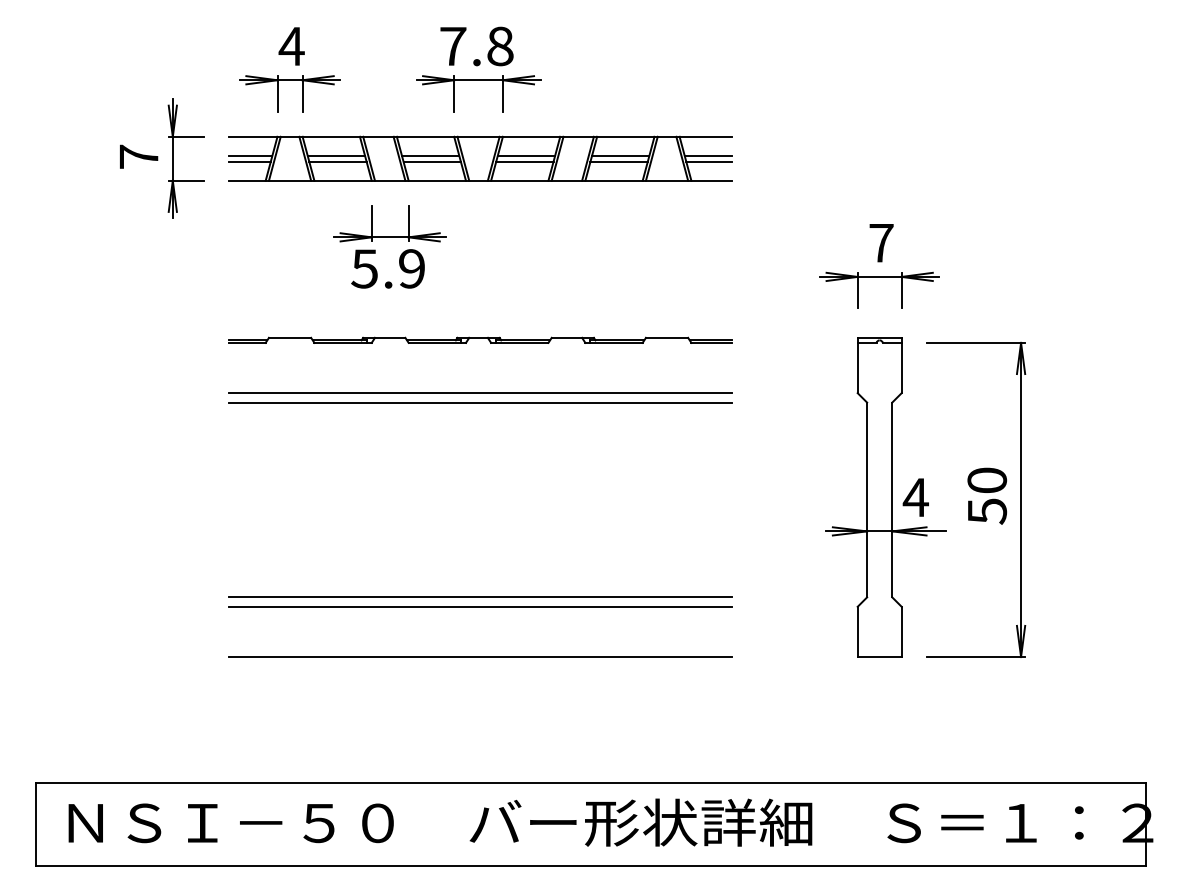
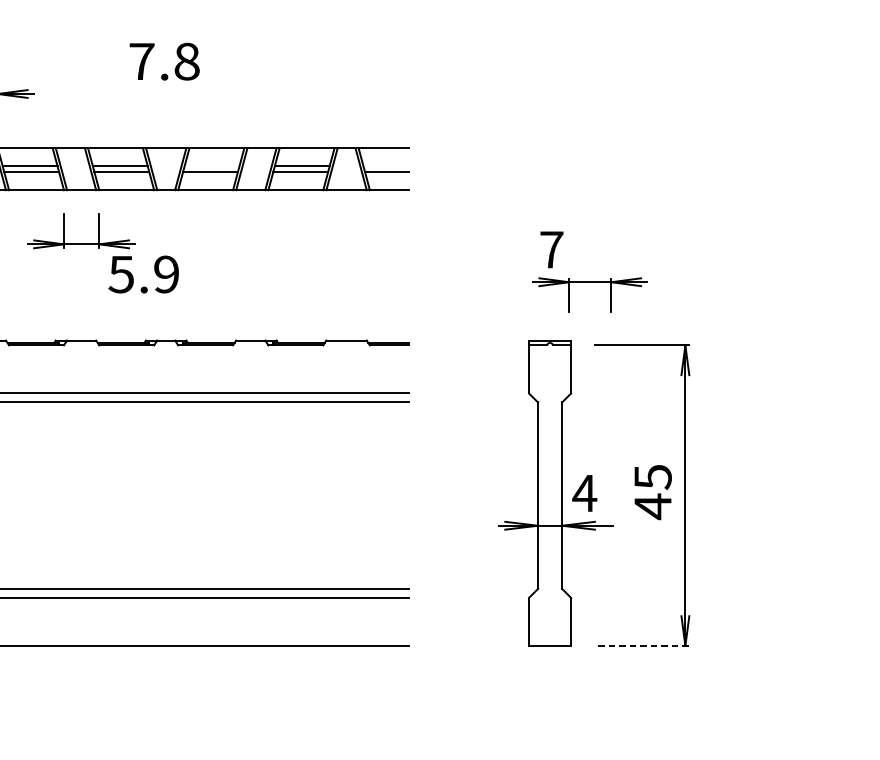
part: (478, 80) -> (166, 94), removed
line: (526, 155) -> (212, 166), removed
line: (708, 155) -> (386, 166), removed
text: (387, 268) -> (143, 274), moved
part: (879, 277) -> (590, 282), moved
text: (987, 496) -> (653, 492), 50 -> 45
line: (975, 657) -> (641, 646), solid -> dashed

